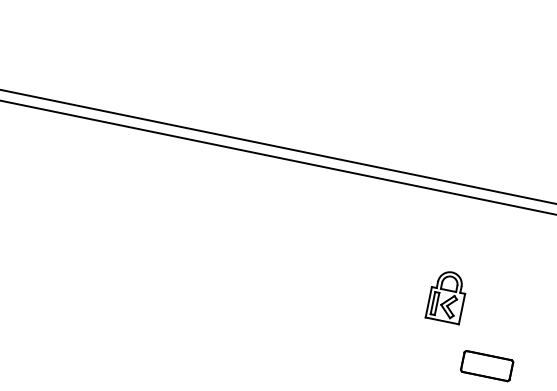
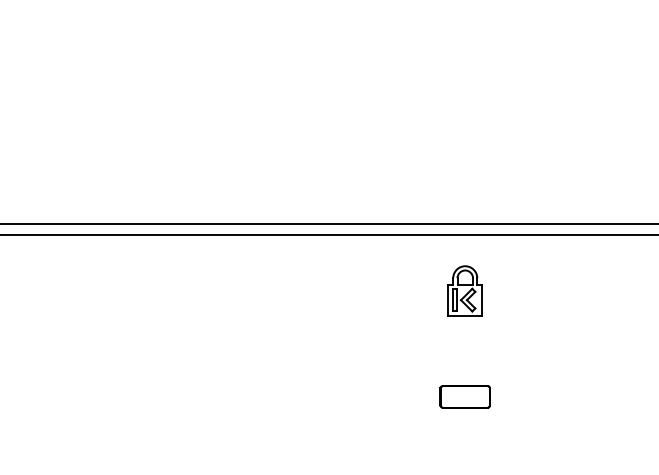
part: (446, 296) -> (464, 290), moved

